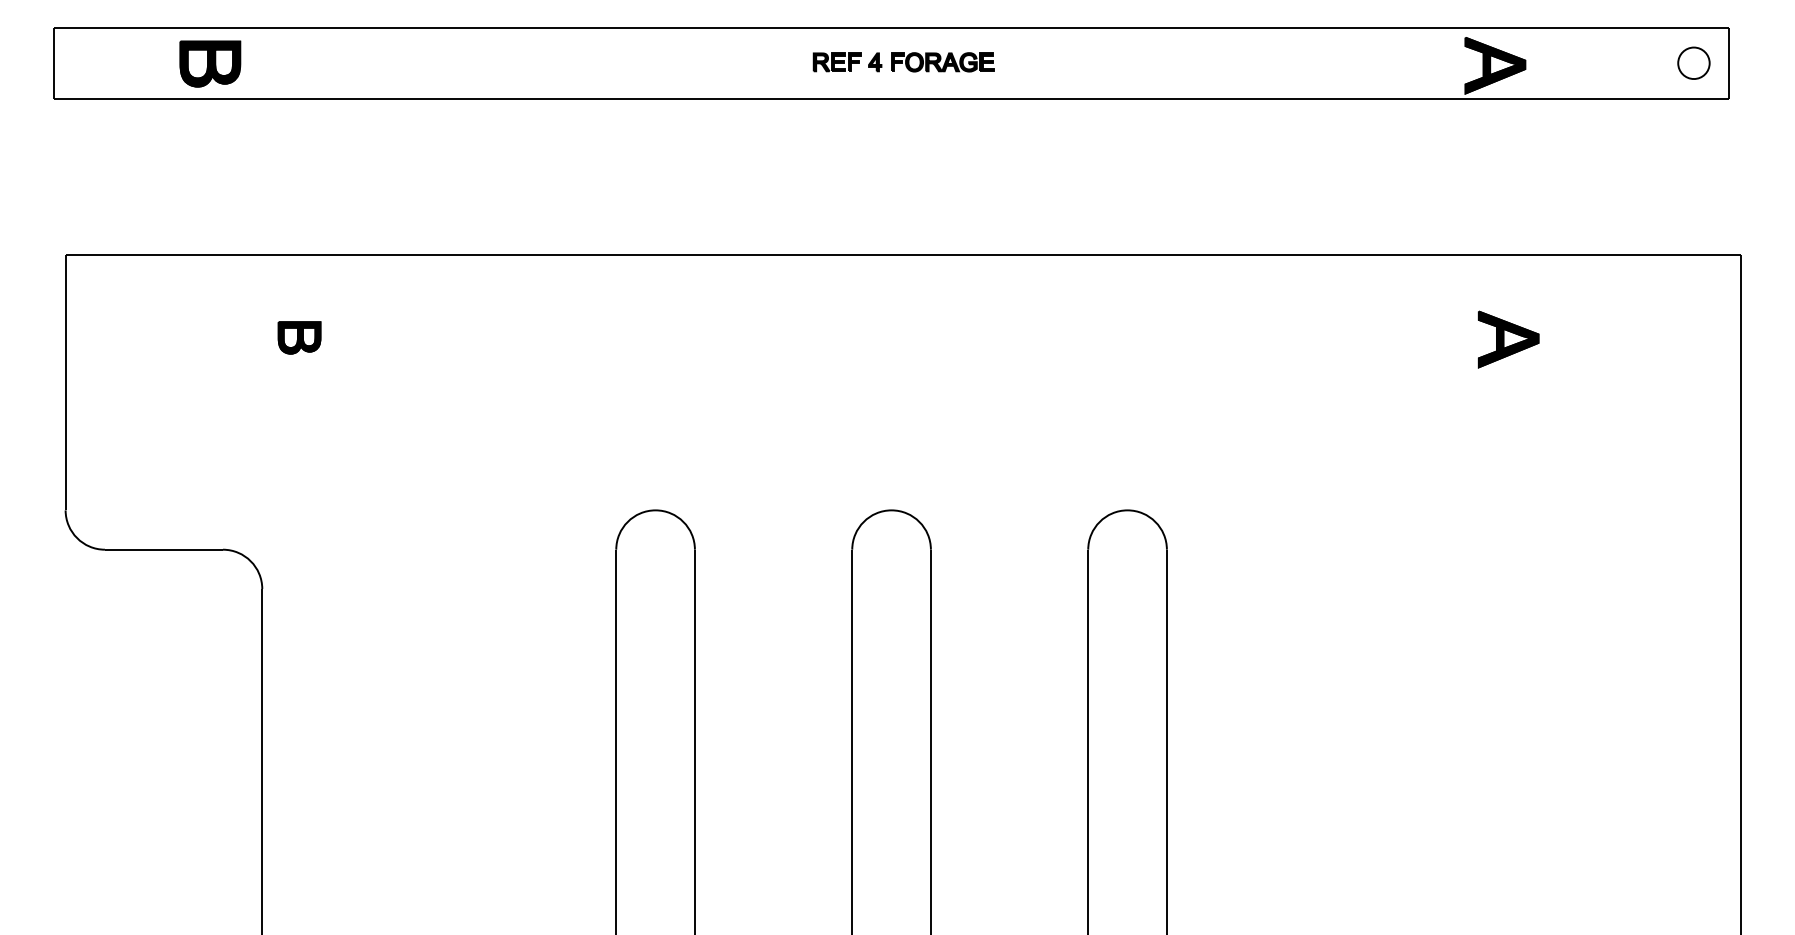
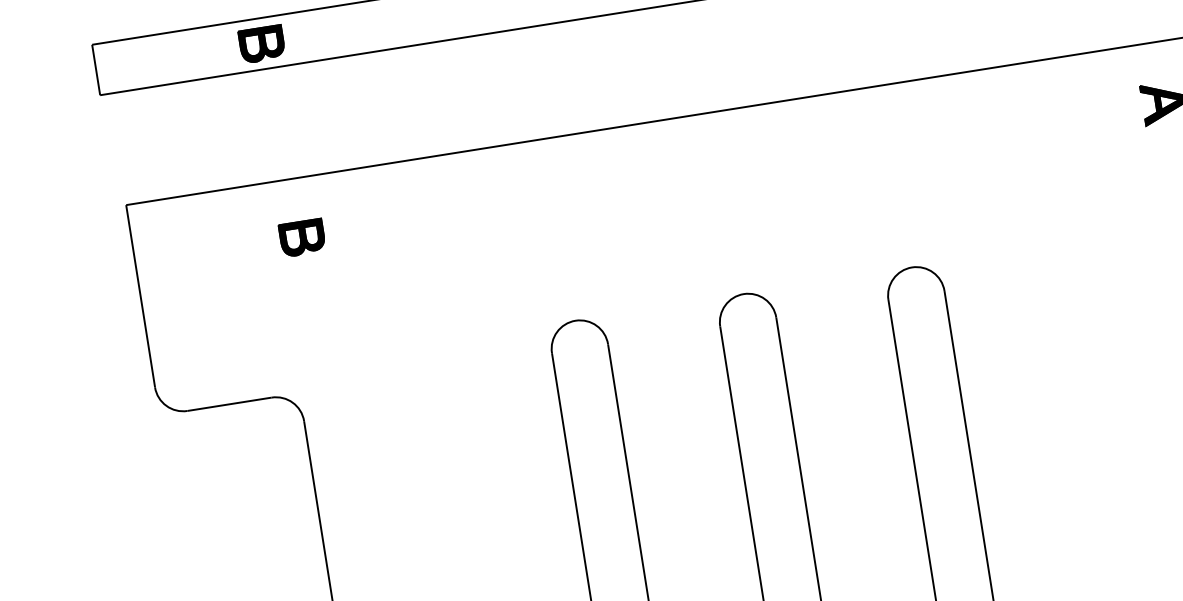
part: (210, 63) -> (262, 43), moved
part: (299, 337) -> (302, 237), size x1.43

